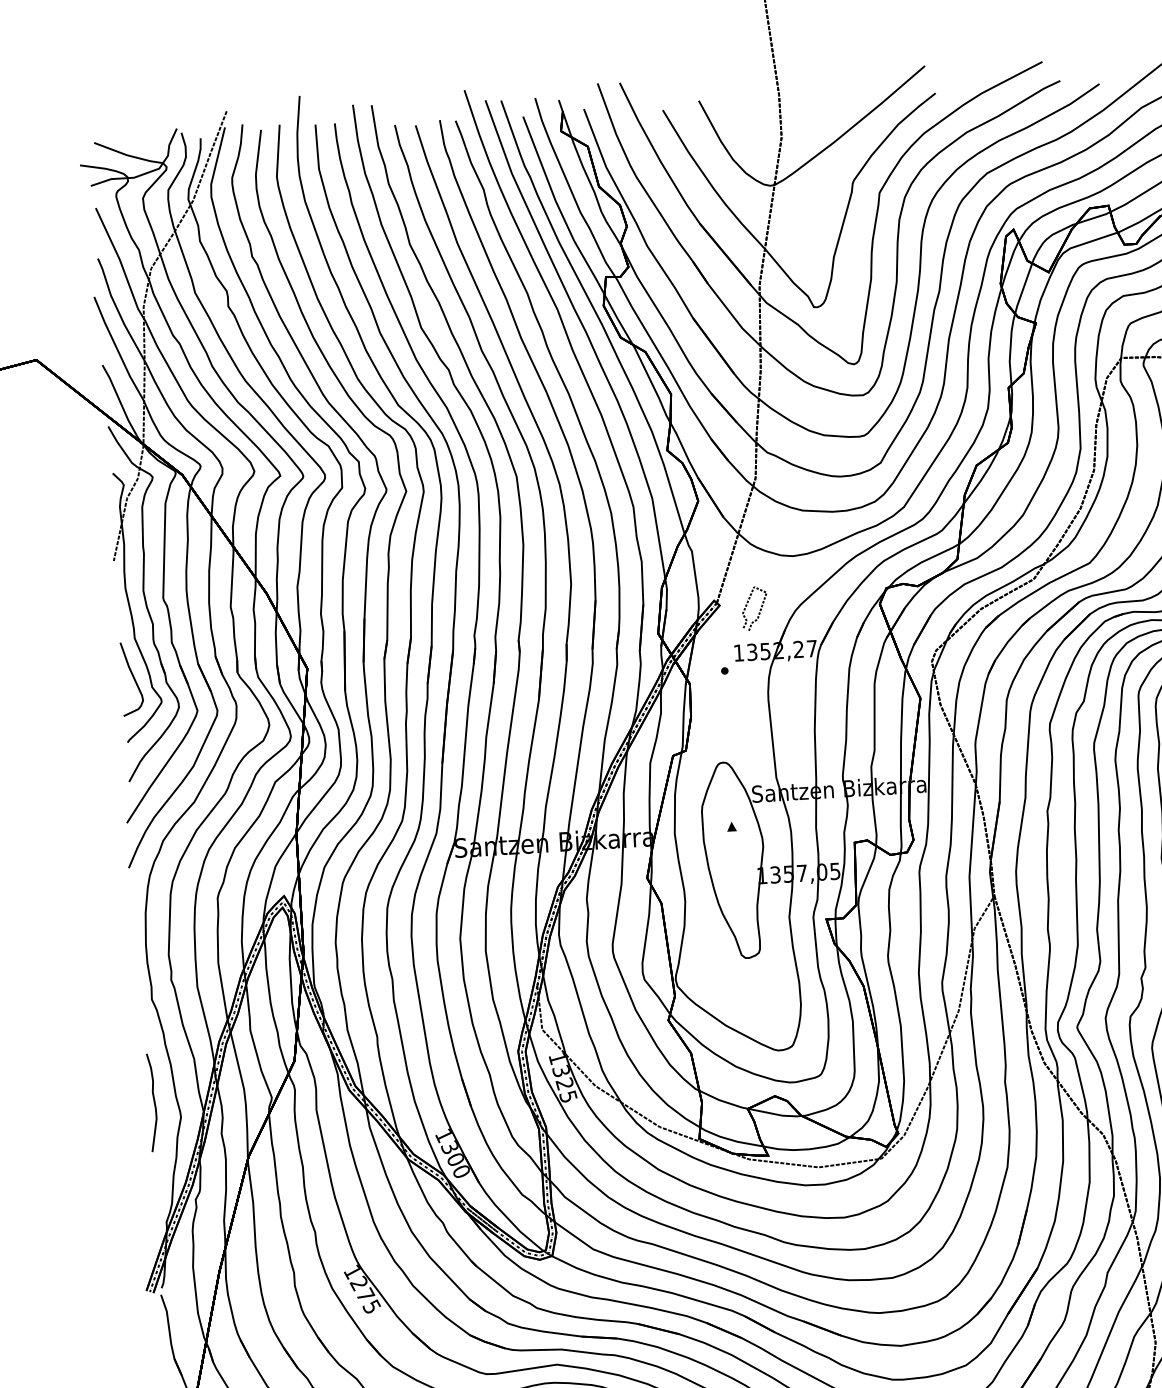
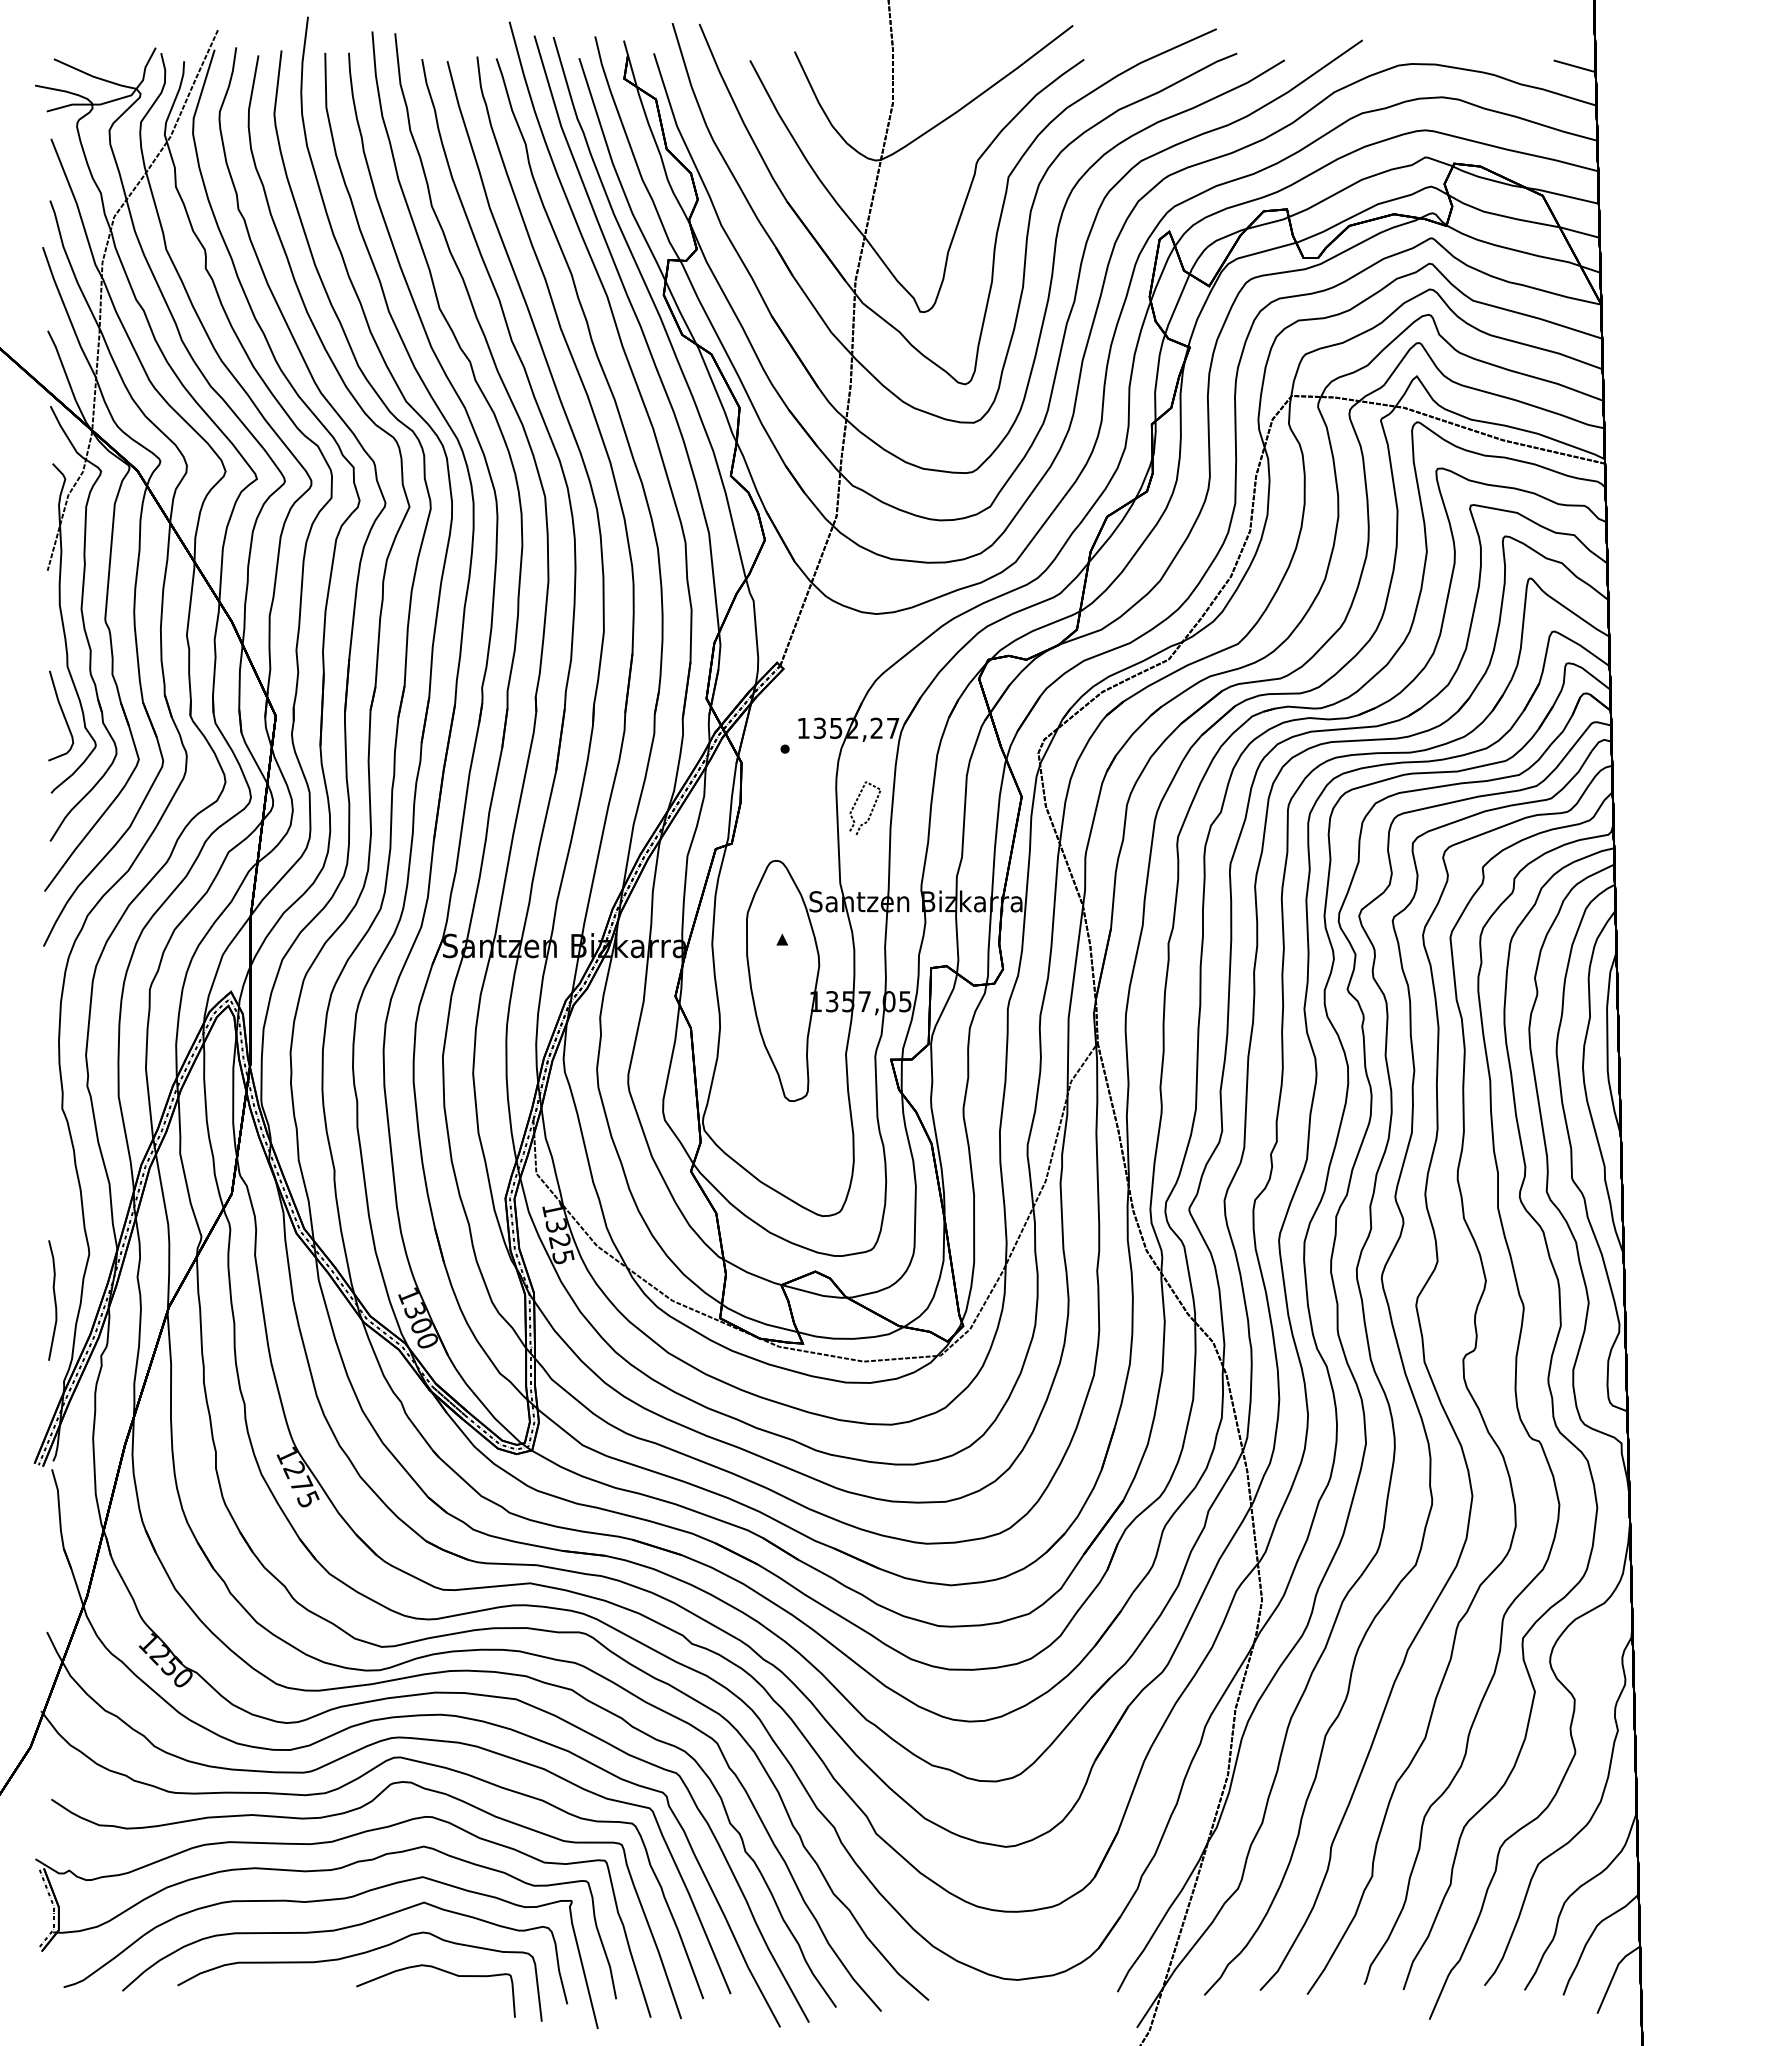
curve: (760, 609) -> (871, 809), moved
curve: (154, 1102) -> (54, 1300), moved

